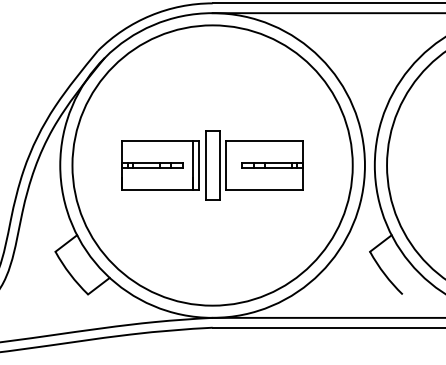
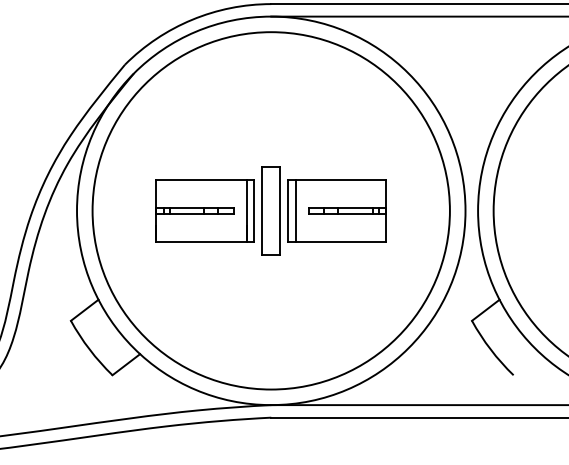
line: (231, 165) -> (295, 210), added

